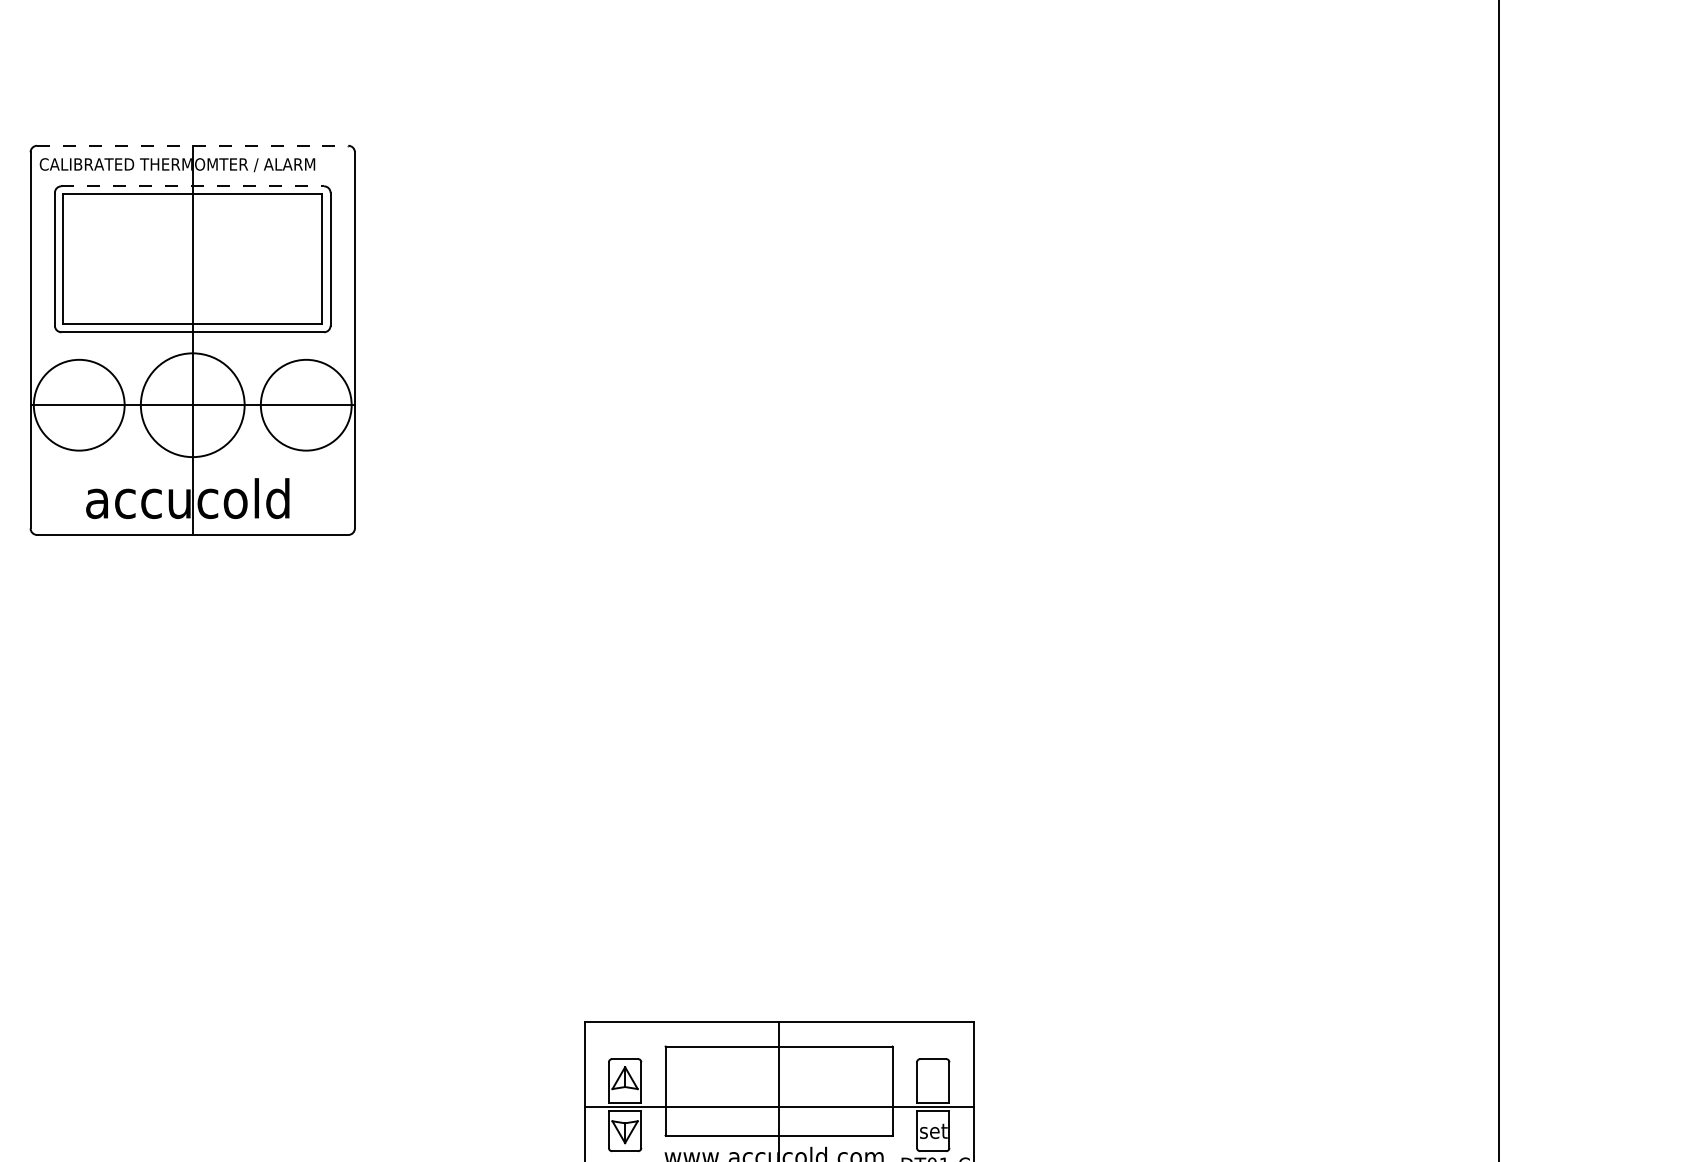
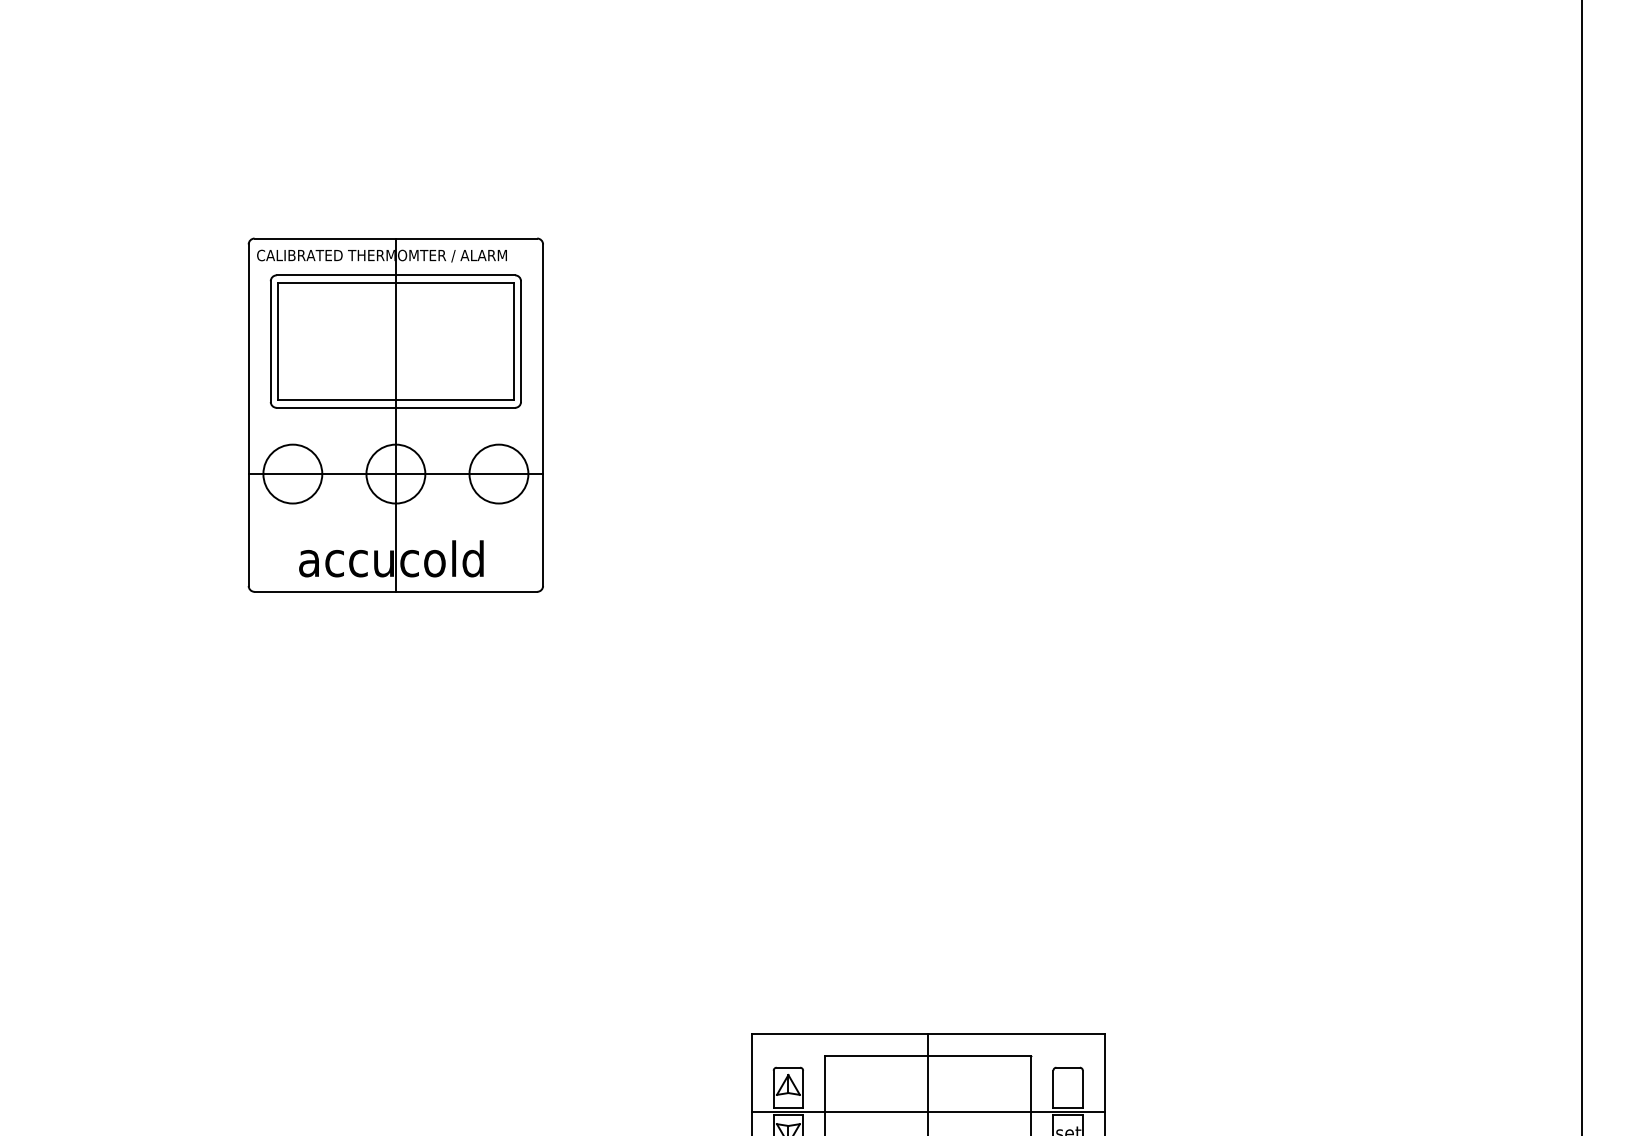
line: (193, 145) -> (396, 238), dashed -> solid
line: (193, 186) -> (396, 275), dashed -> solid
circle: (78, 404) -> (292, 473), size x0.71
circle: (192, 404) -> (395, 473), size x0.62
circle: (305, 404) -> (498, 473), size x0.71

